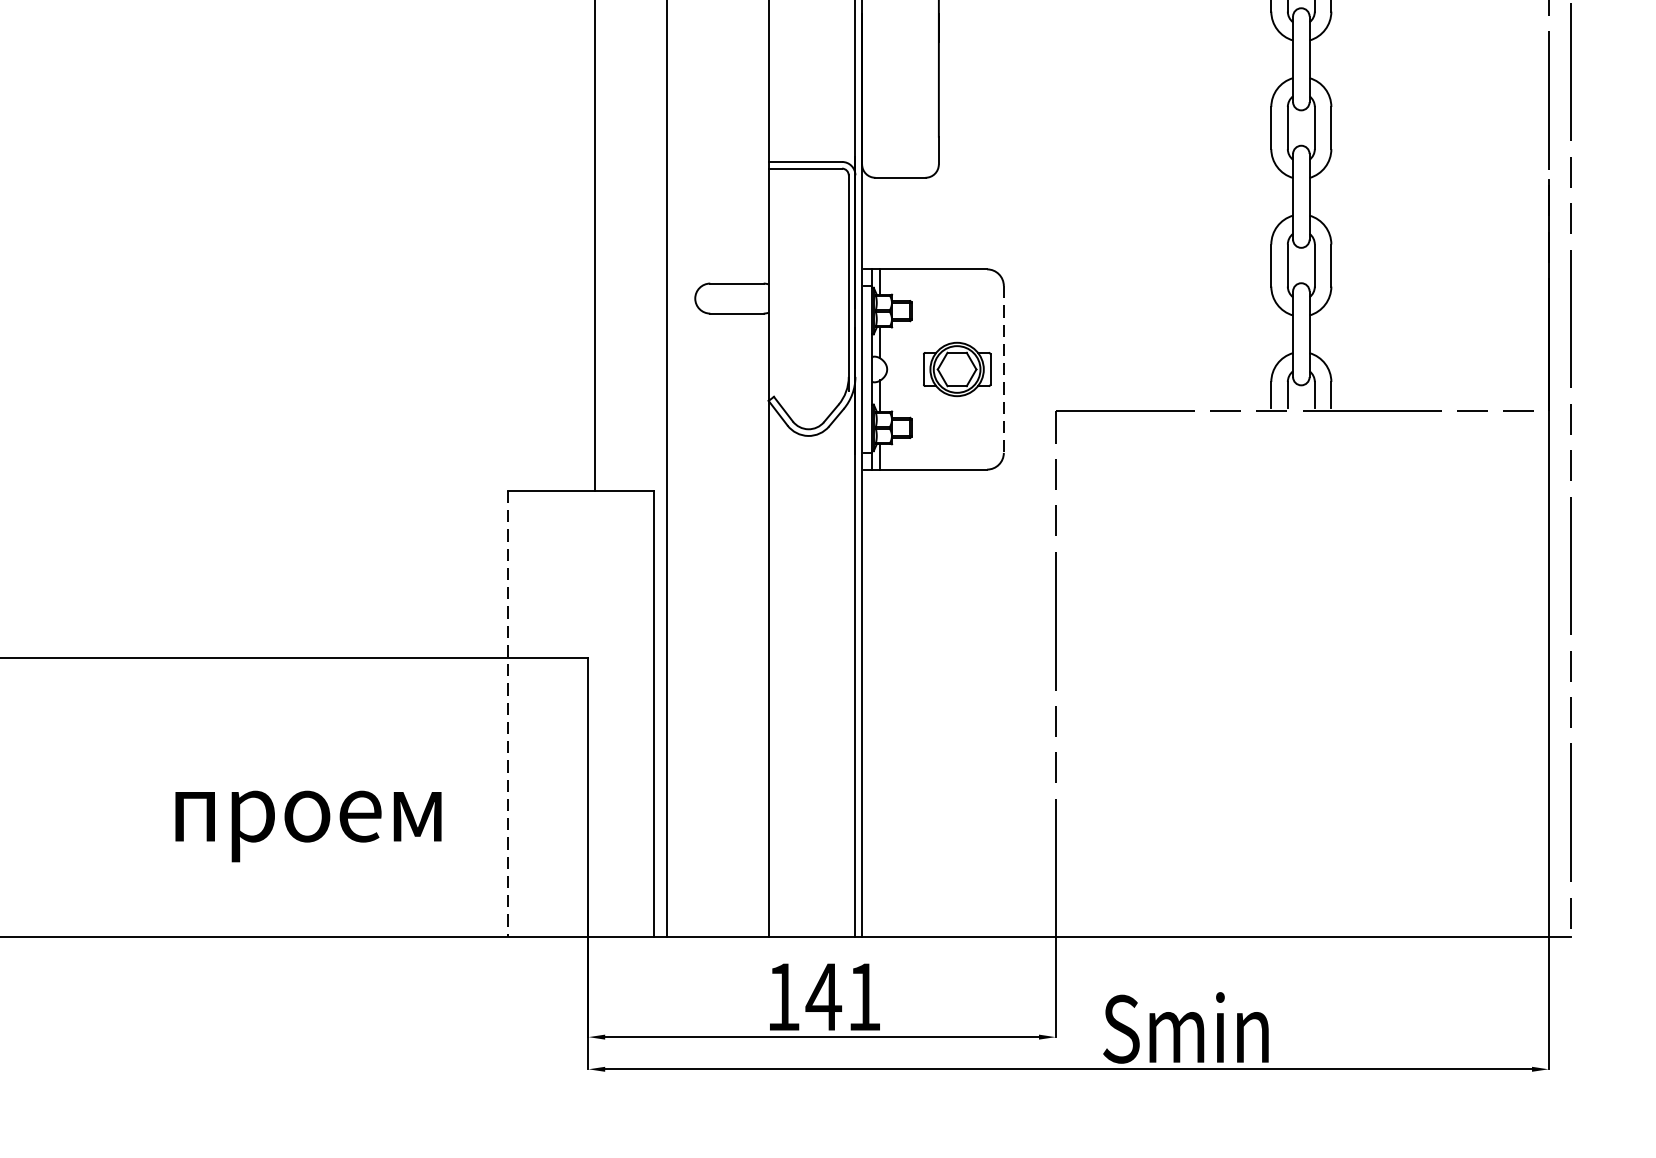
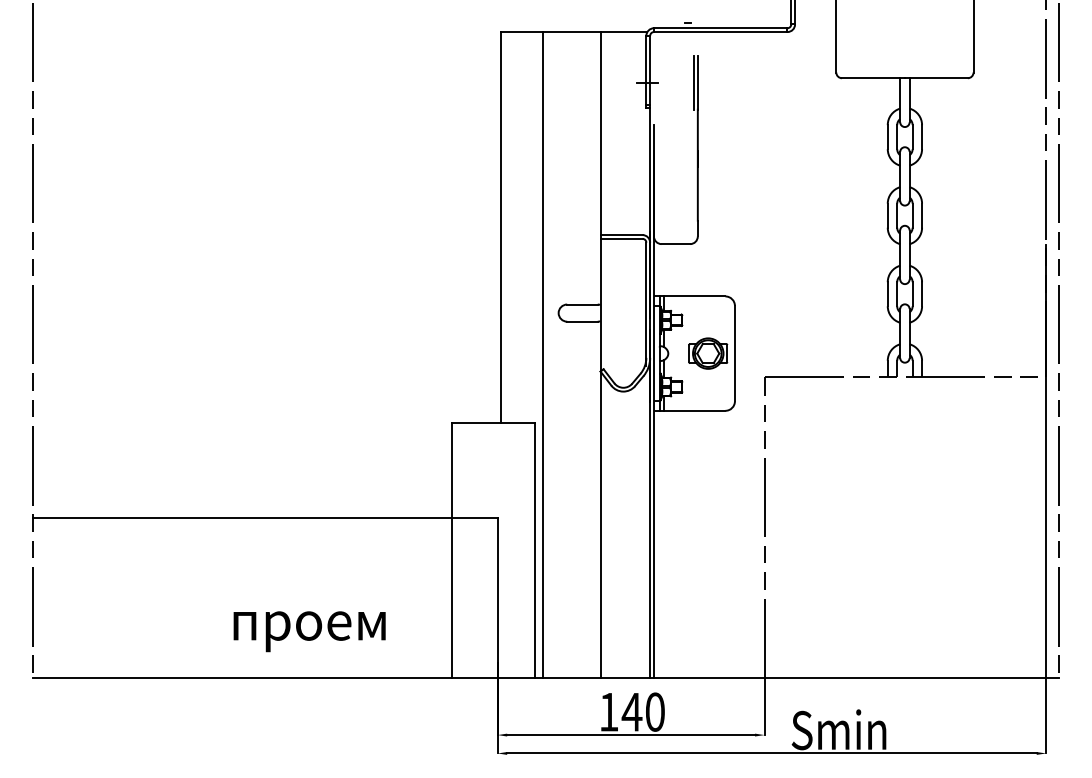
line: (1003, 369) -> (734, 353), dashed -> solid
line: (507, 714) -> (451, 550), dashed -> solid
text: (308, 826) -> (309, 631), moved
text: (864, 995) -> (655, 711), 141 -> 140

